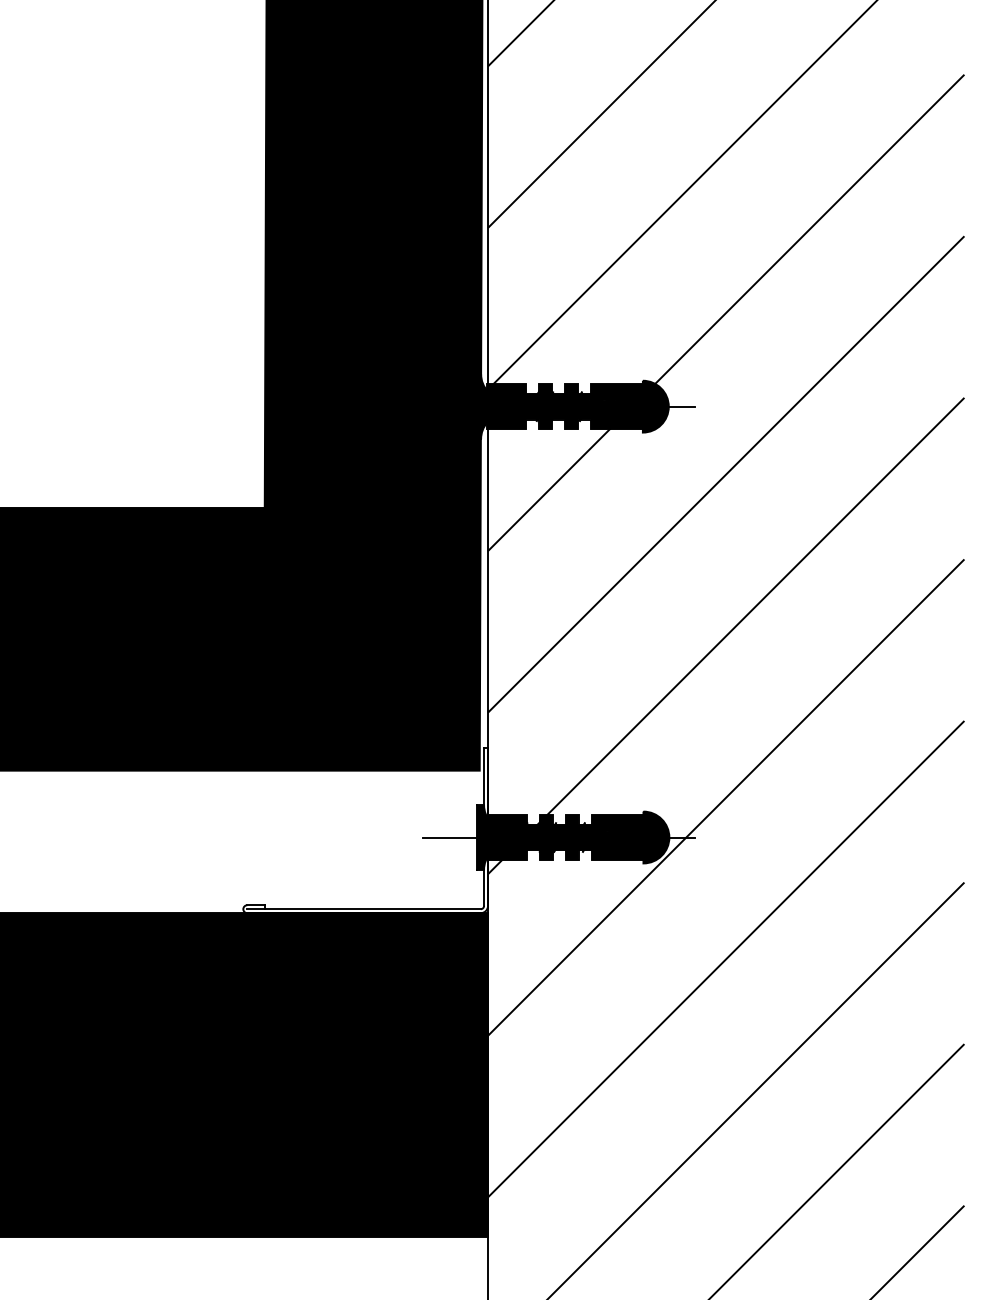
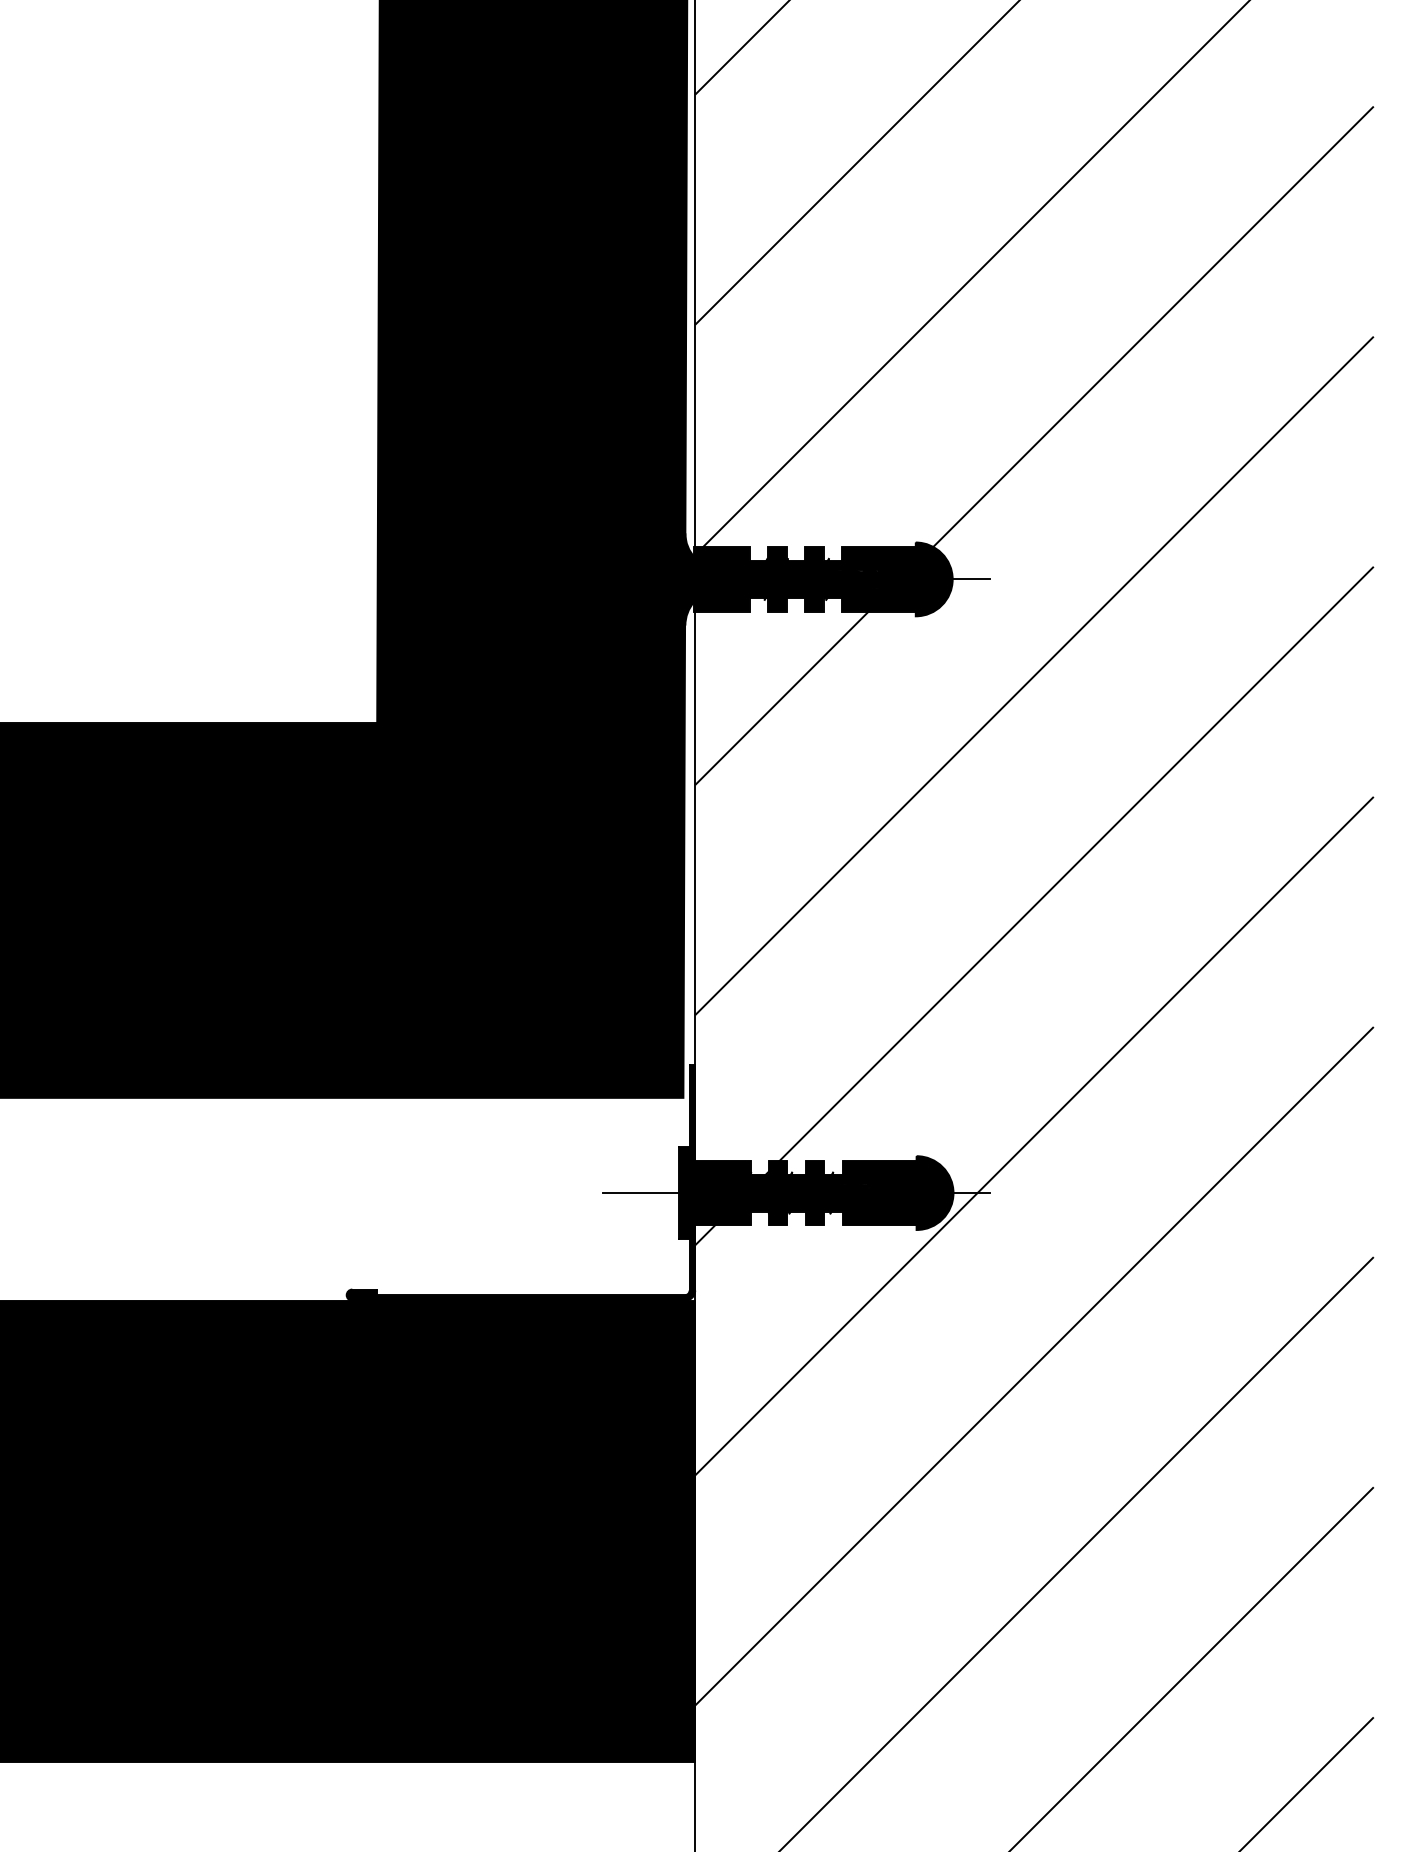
fill: (365, 830) -> (520, 1182), added

